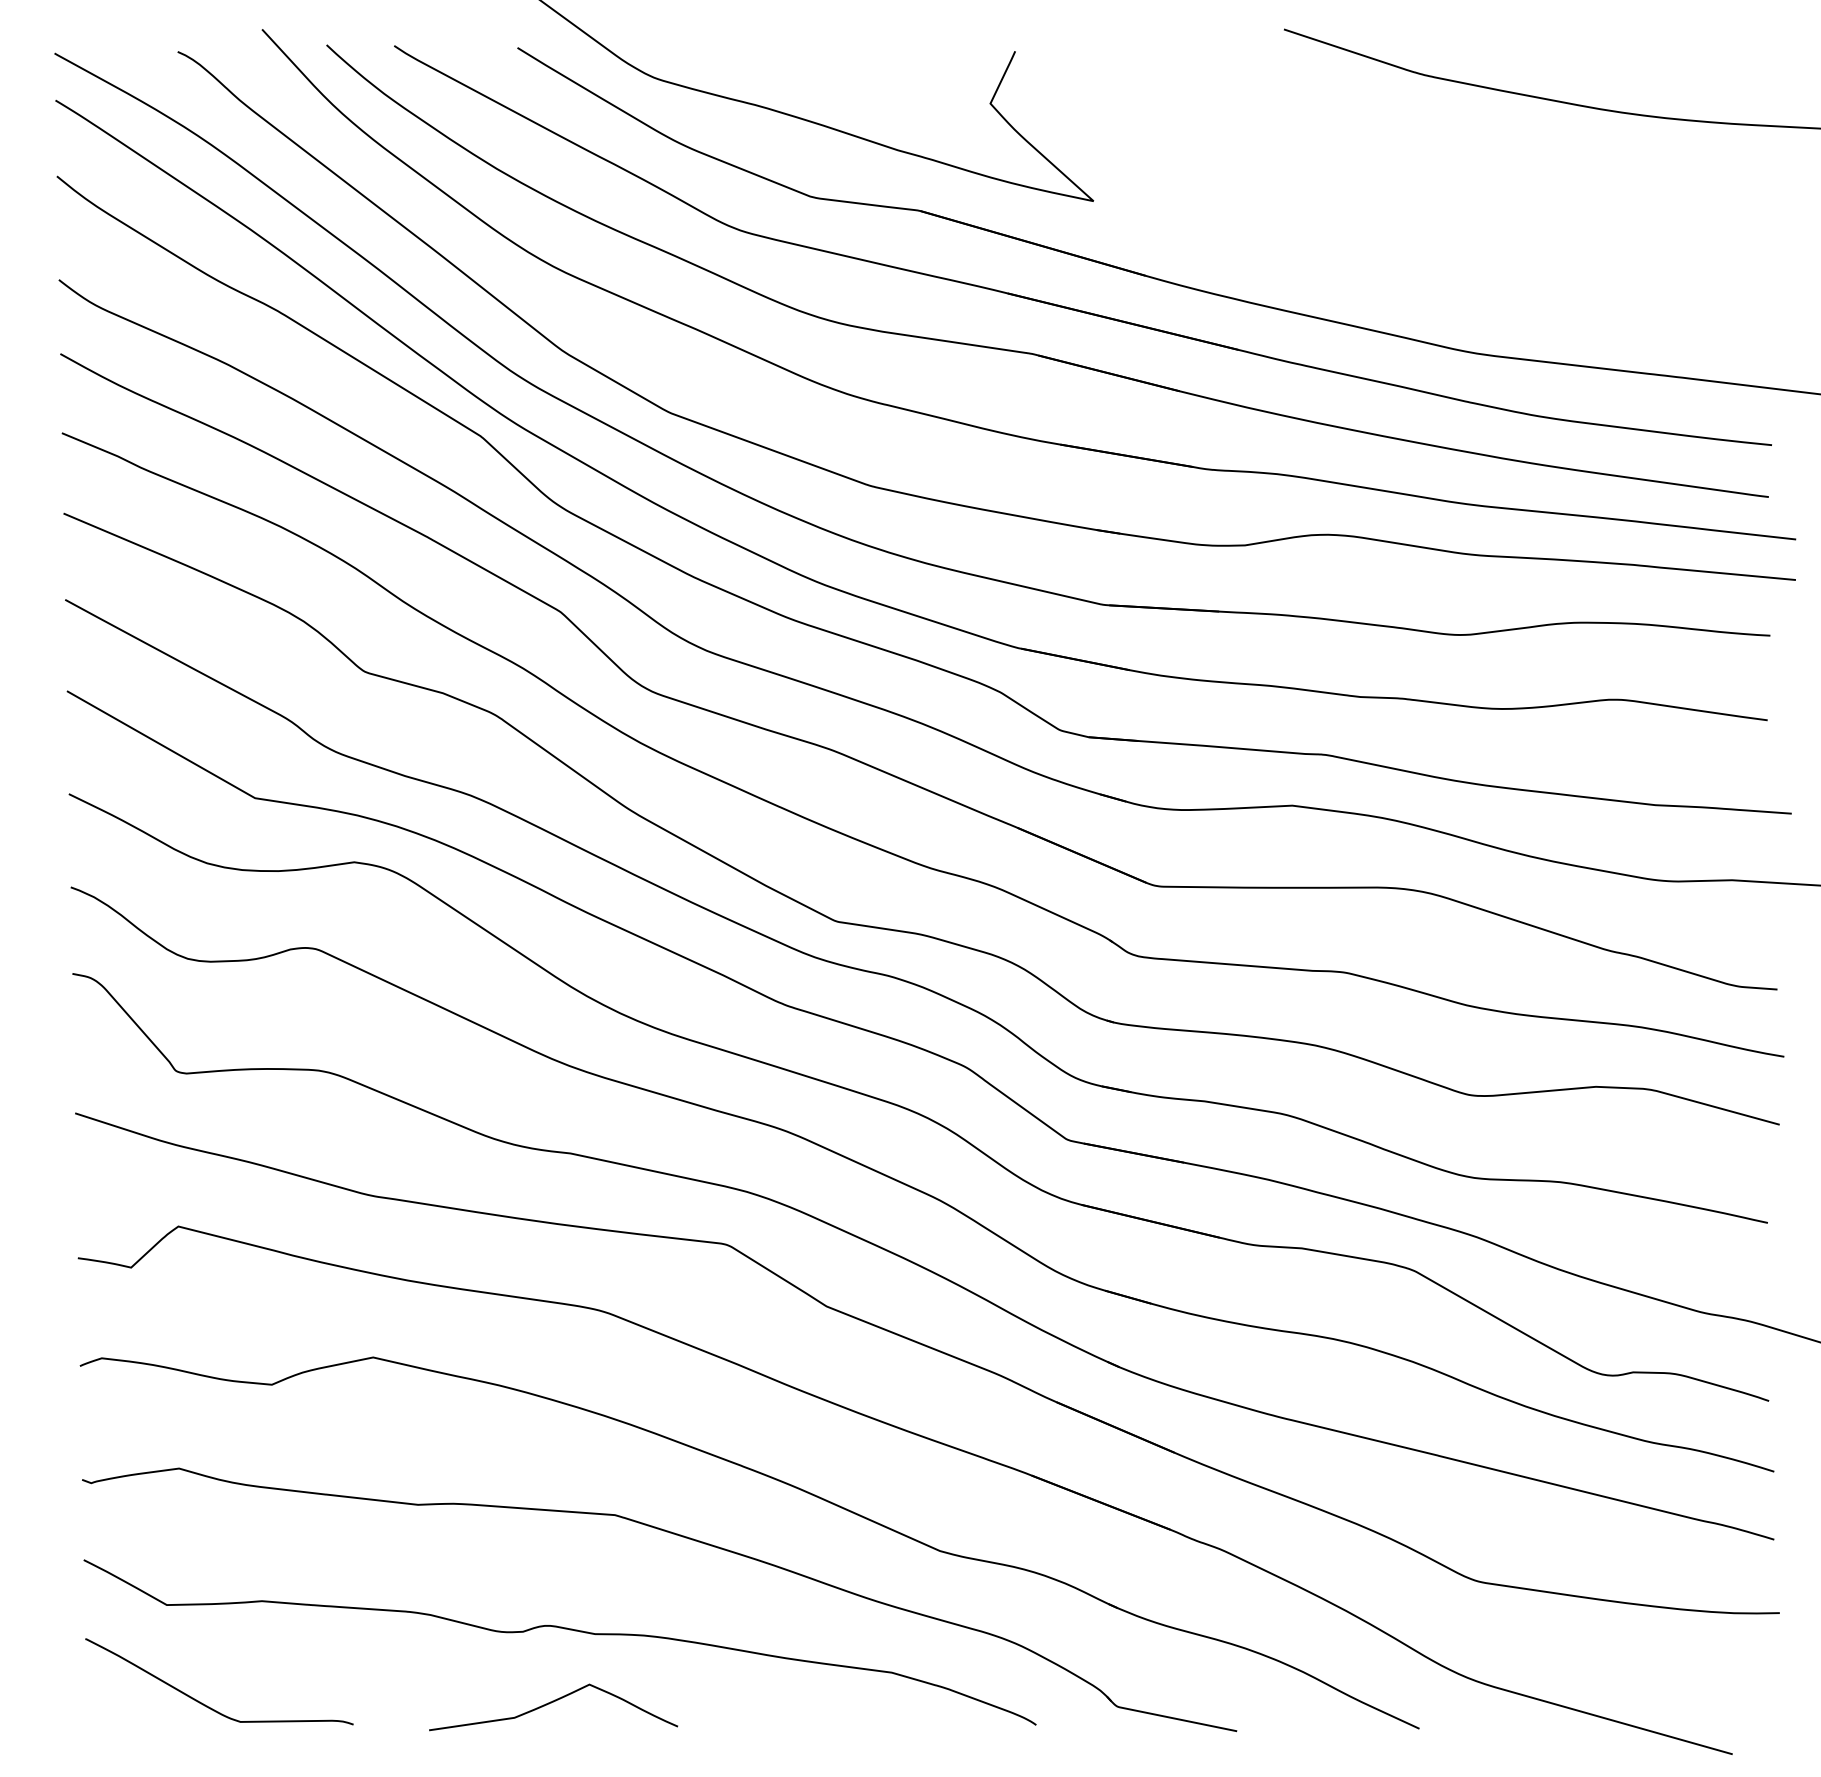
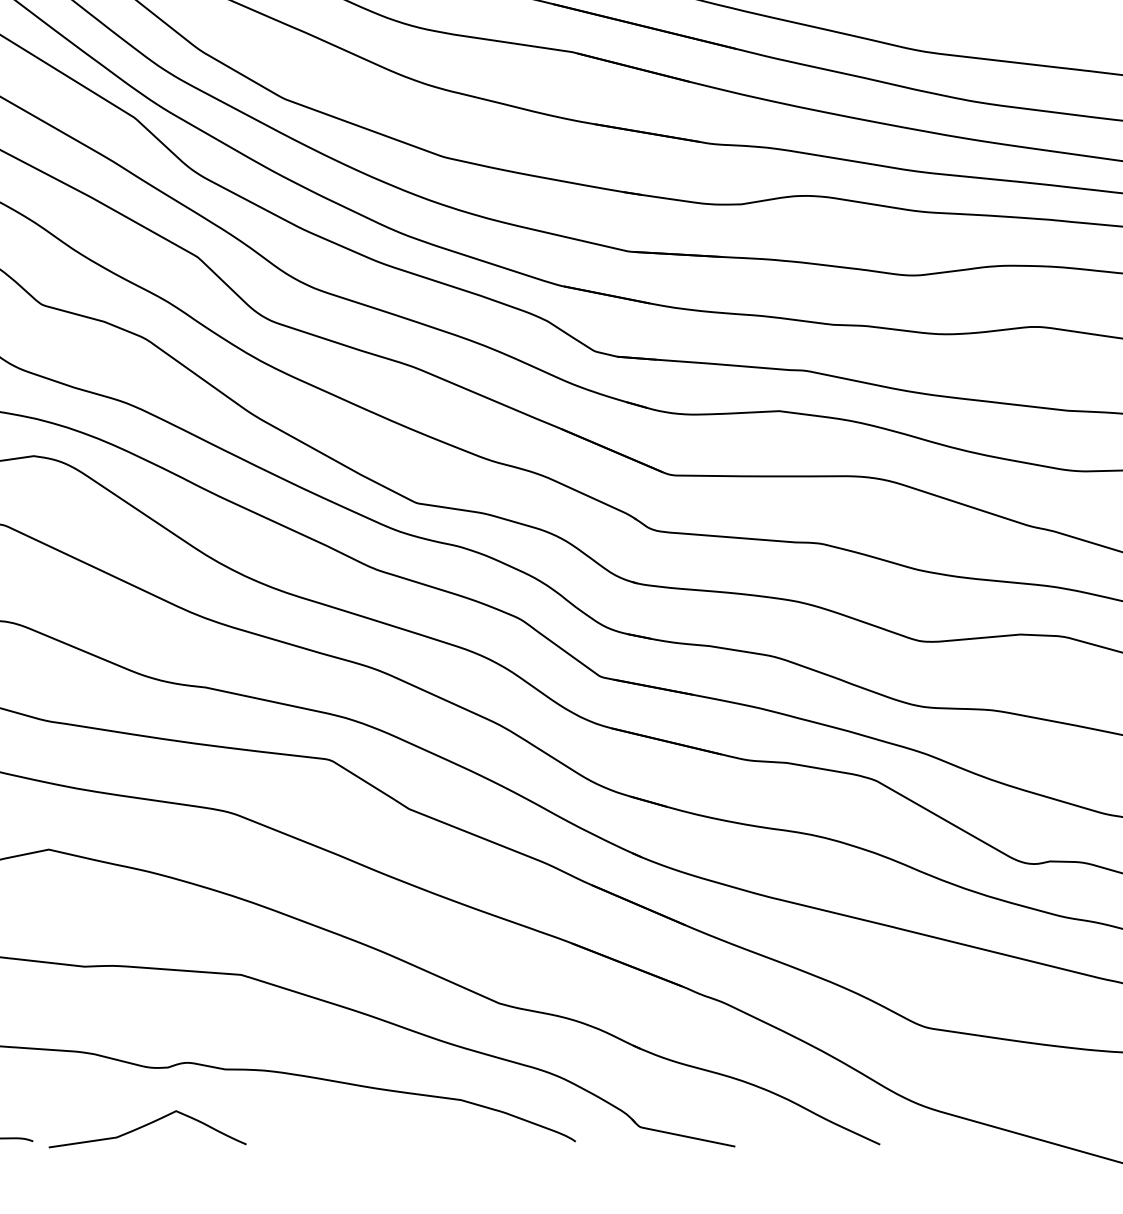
curve: (551, 1703) -> (146, 1126), moved

